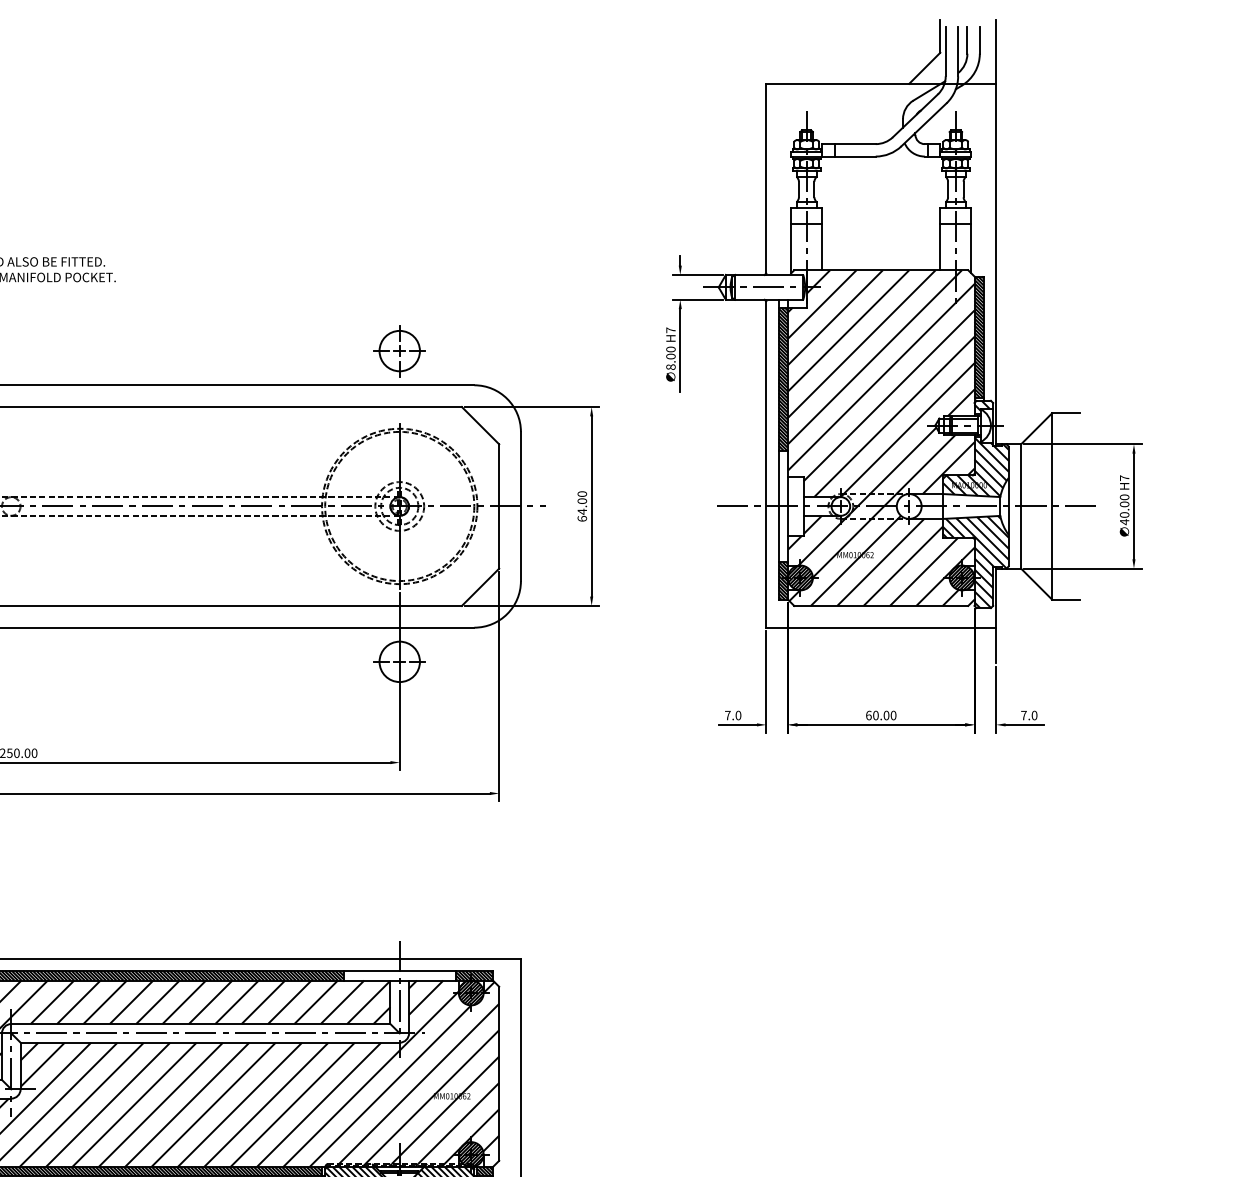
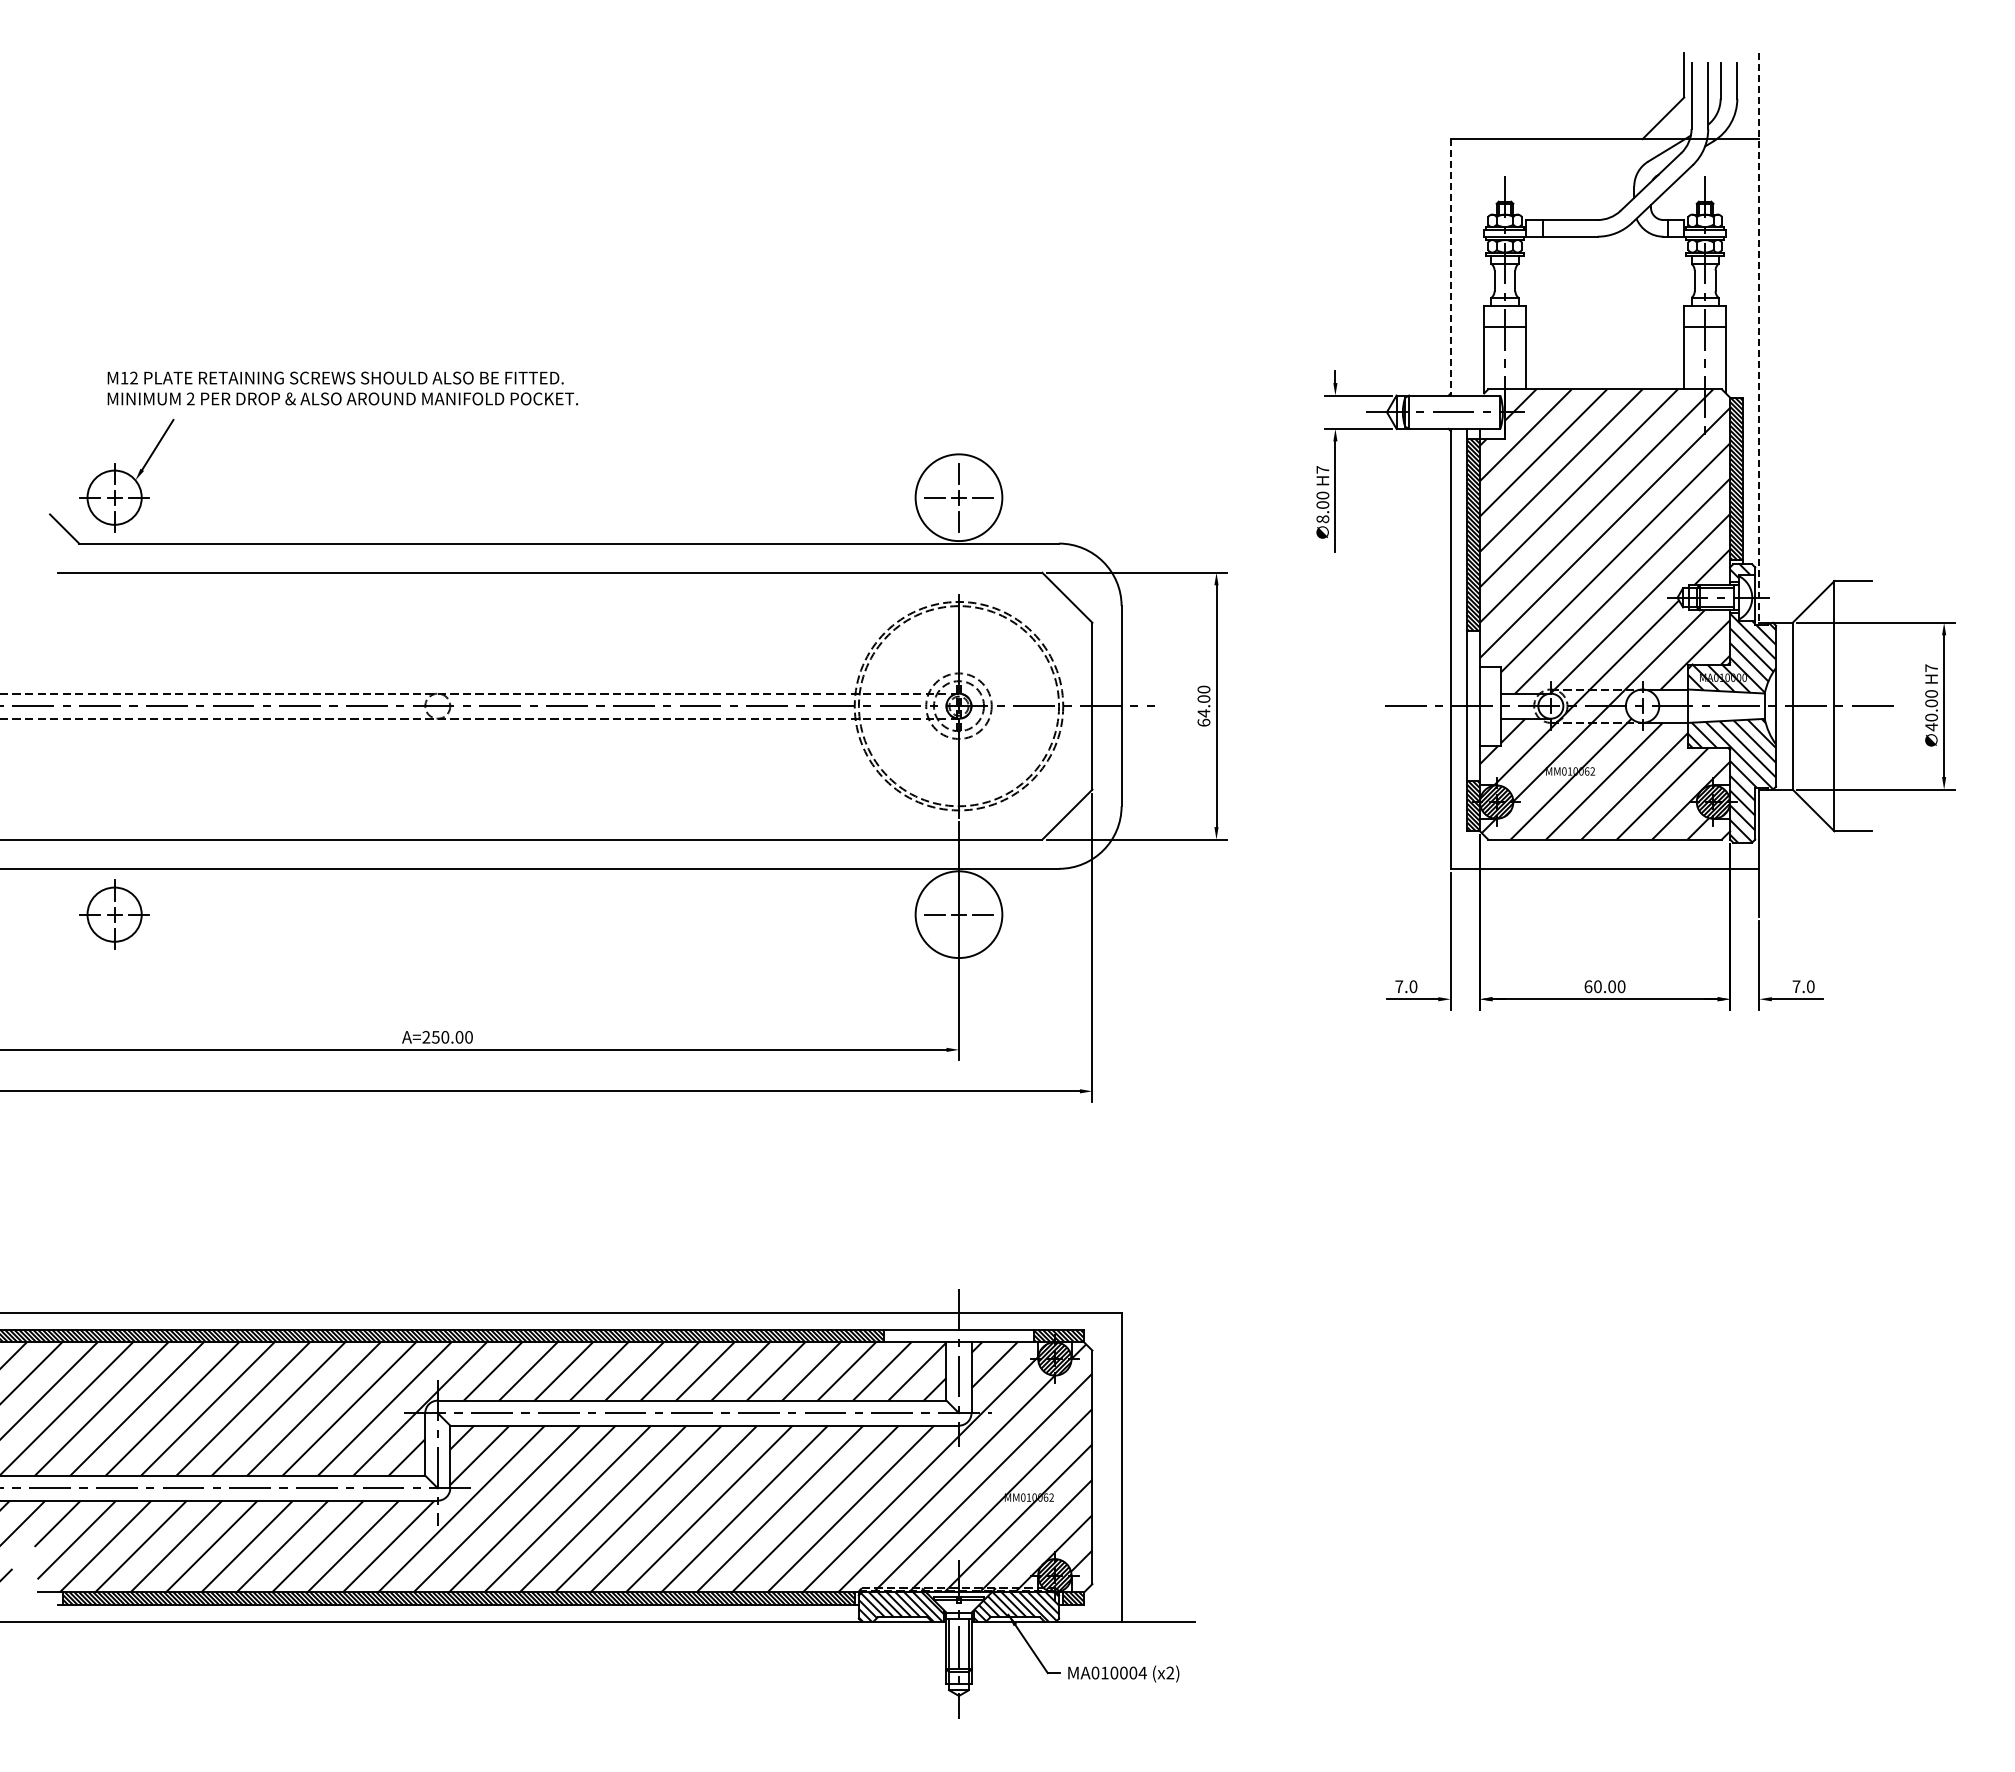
line: (766, 179) -> (1450, 267), solid -> dashed
line: (996, 232) -> (1759, 338), solid -> dashed
circle: (399, 350) -> (958, 497), size x1.6
circle: (399, 661) -> (958, 914), size x1.6

